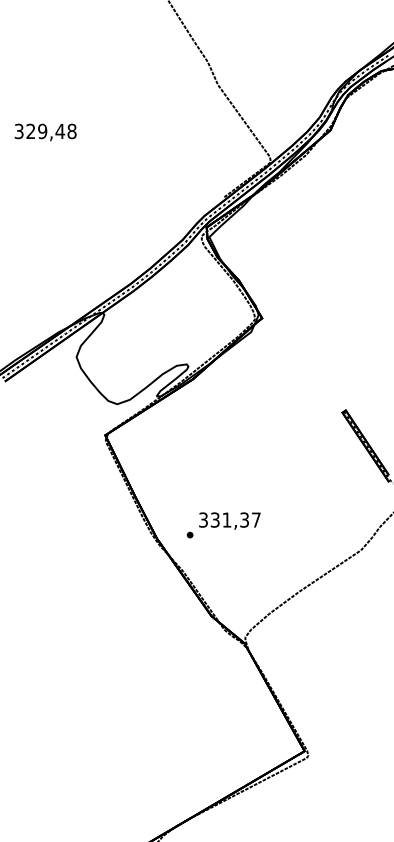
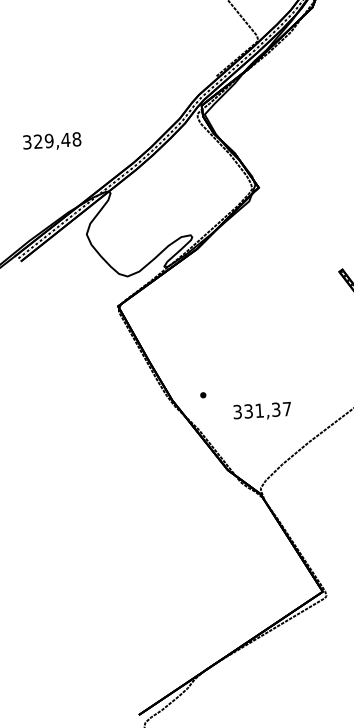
text: (45, 132) -> (52, 141), moved
text: (229, 520) -> (262, 410), moved

